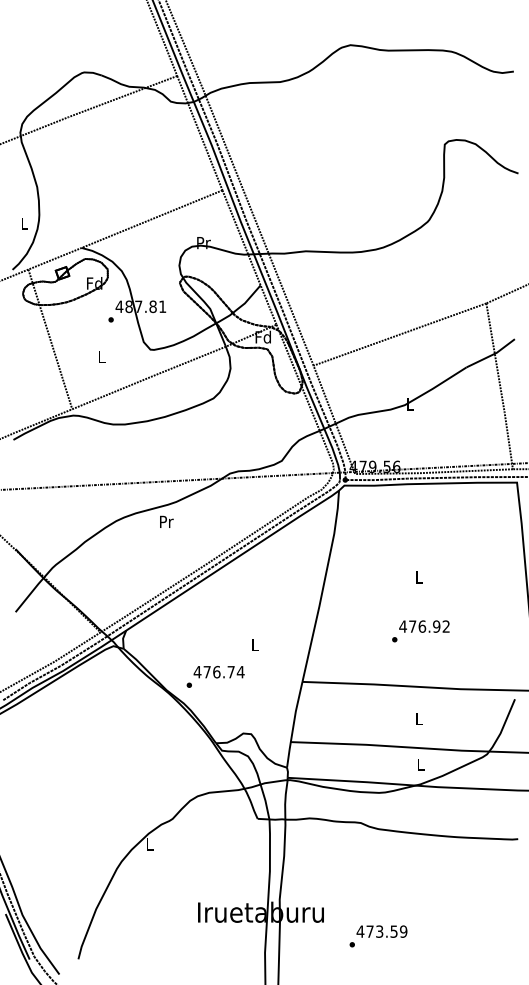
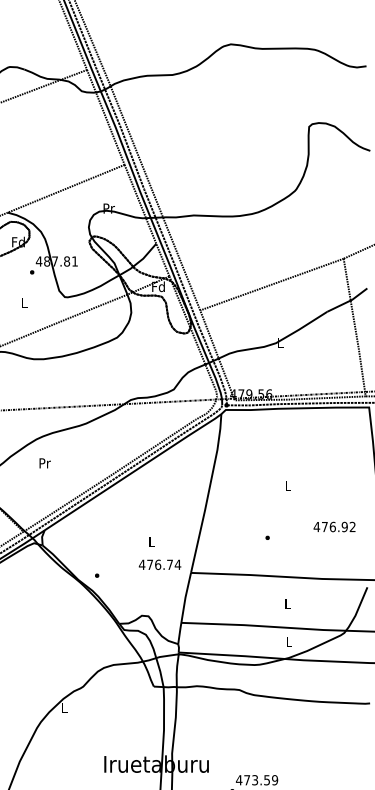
text: (166, 521) -> (44, 463), moved
text: (424, 626) -> (334, 526), moved
text: (218, 672) -> (159, 565), moved

